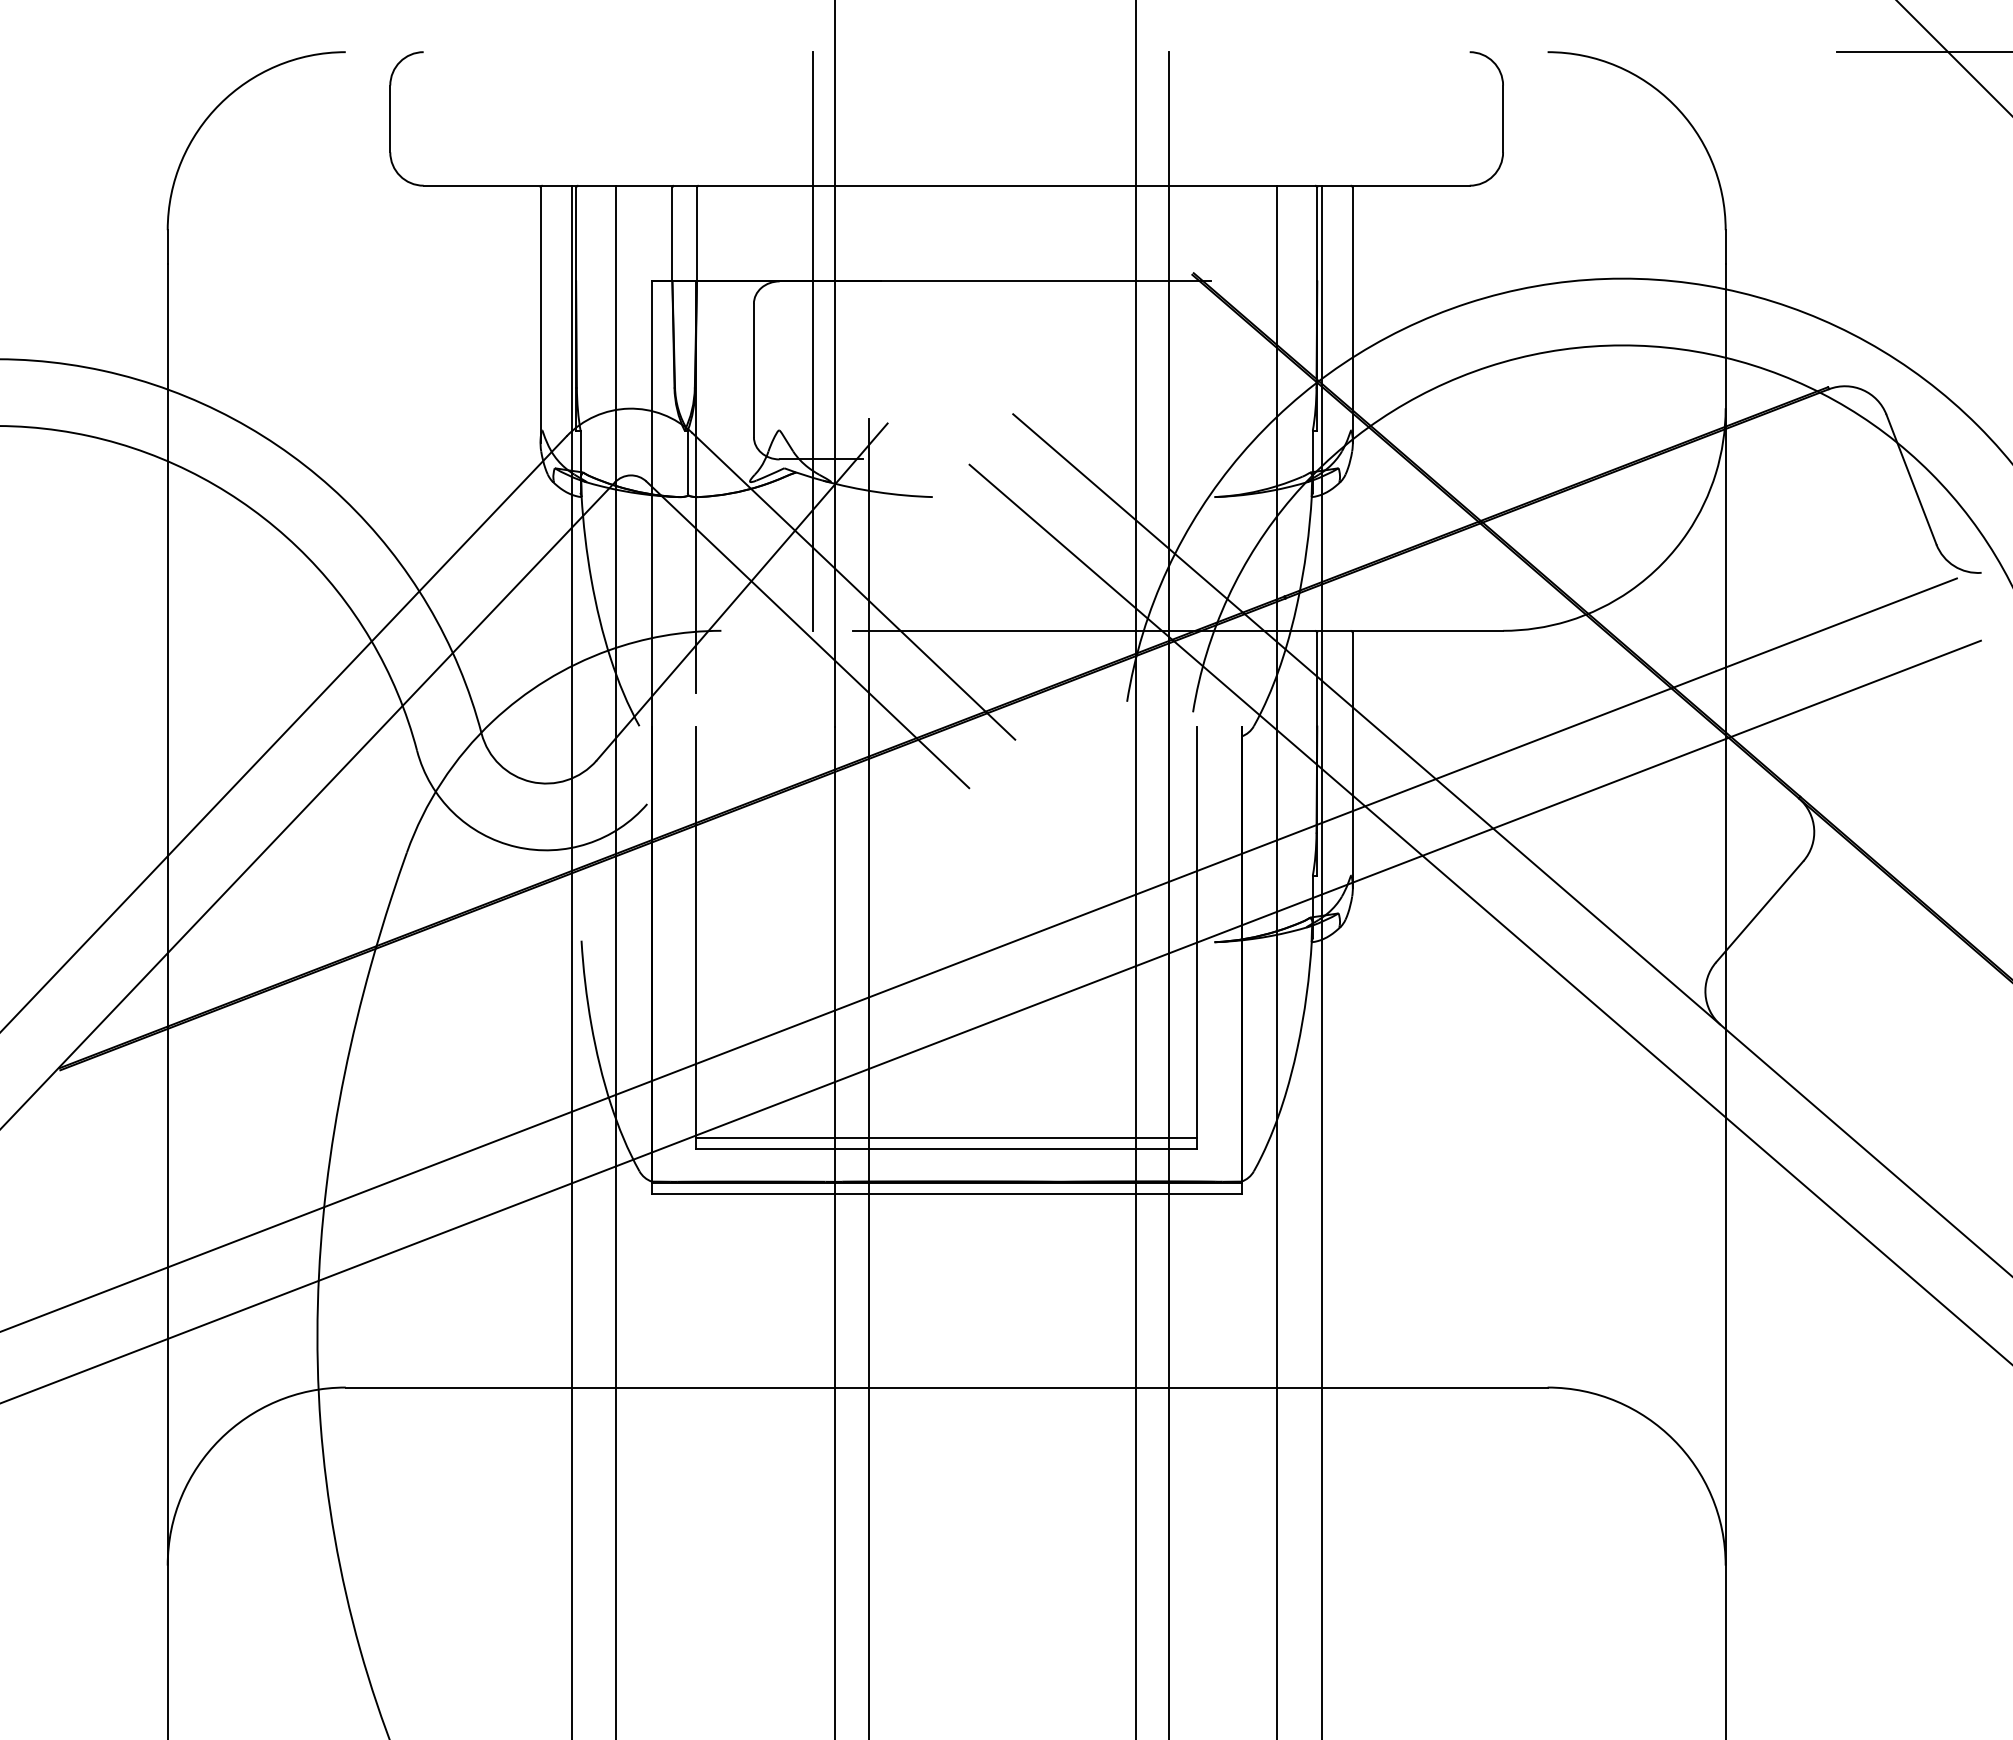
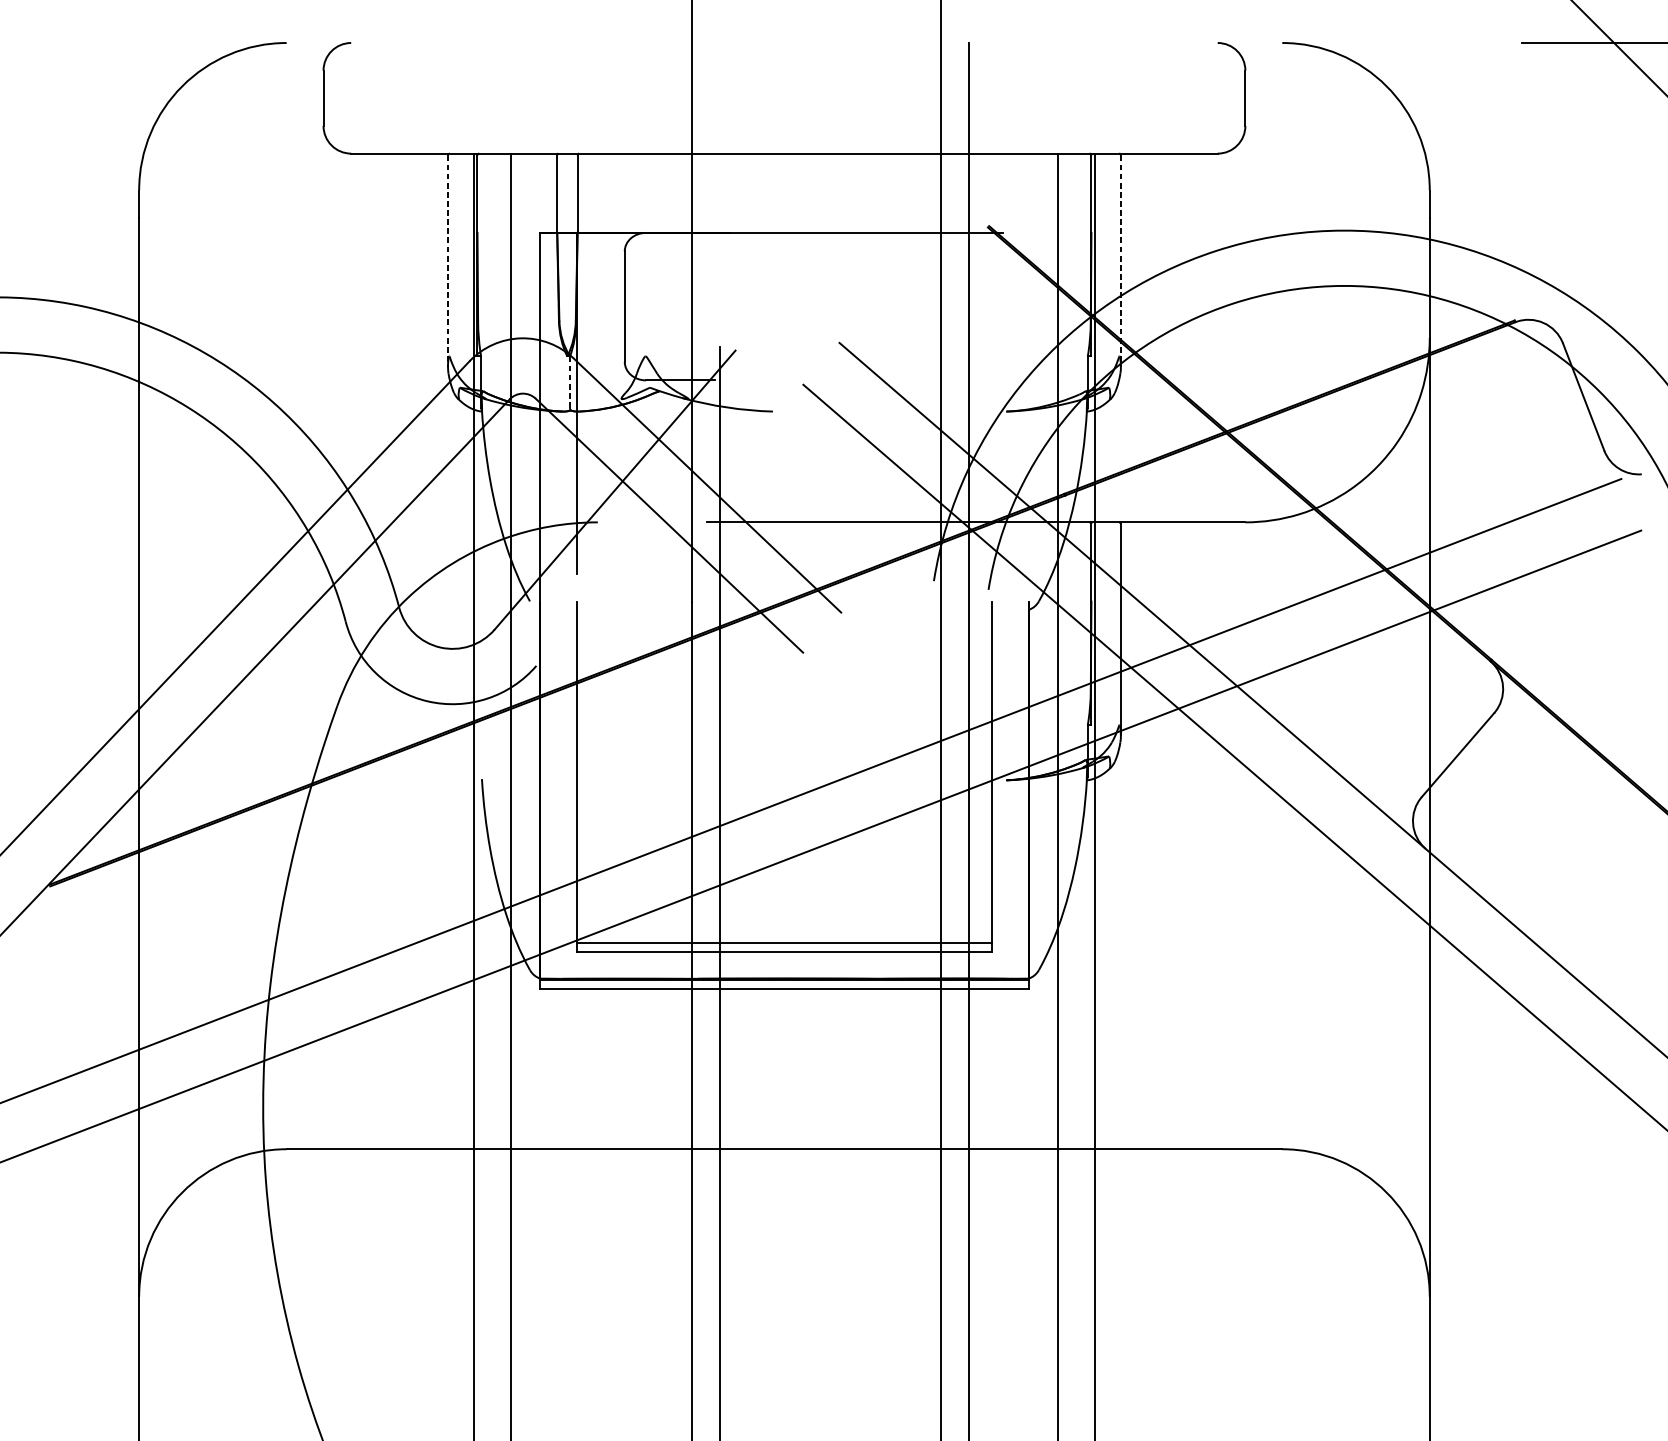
line: (540, 315) -> (447, 261), solid -> dashed
line: (1352, 315) -> (1120, 261), solid -> dashed
line: (813, 341) -> (674, 282), removed
line: (687, 462) -> (569, 382), solid -> dashed

